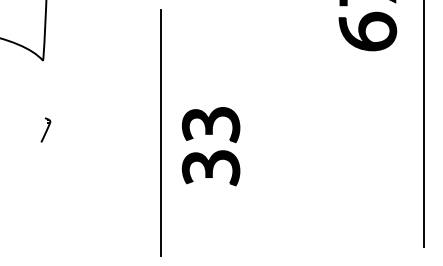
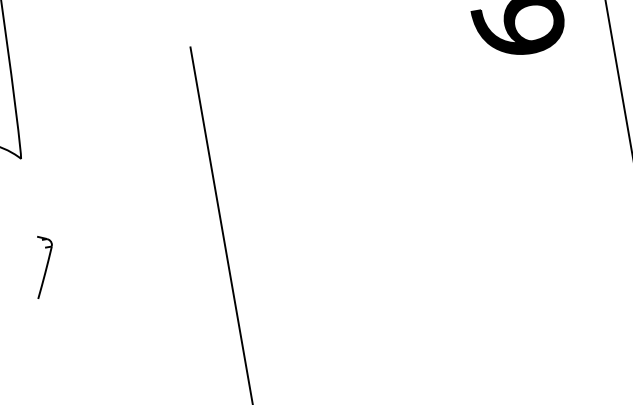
part: (45, 129) -> (43, 265), size x1.6
part: (214, 152) -> (313, 255), removed

